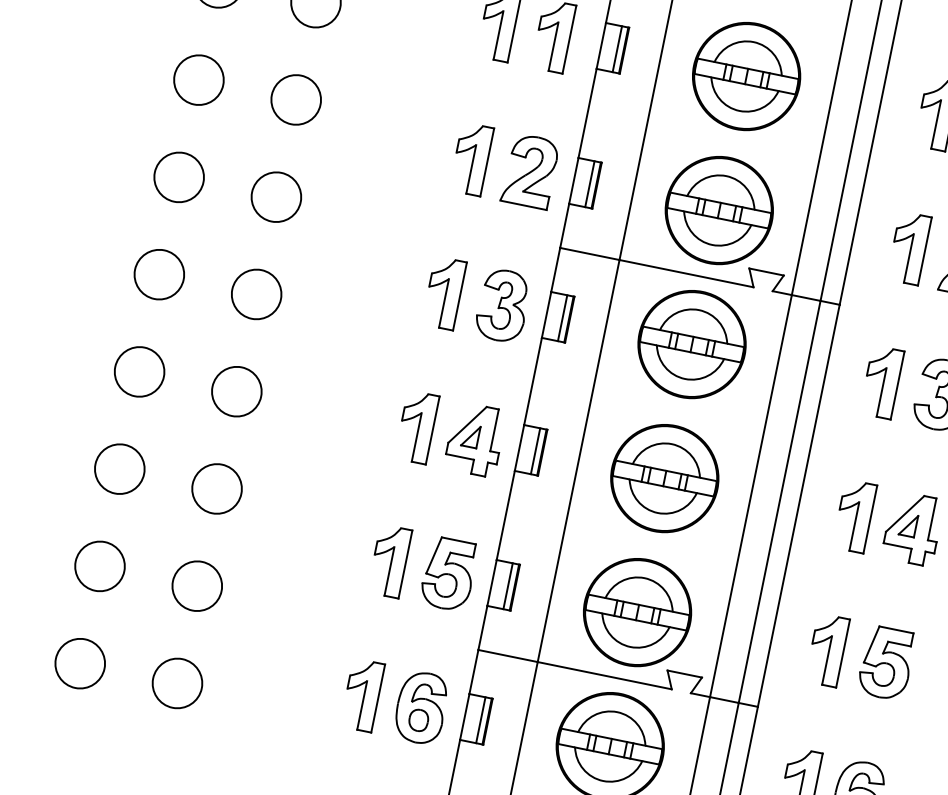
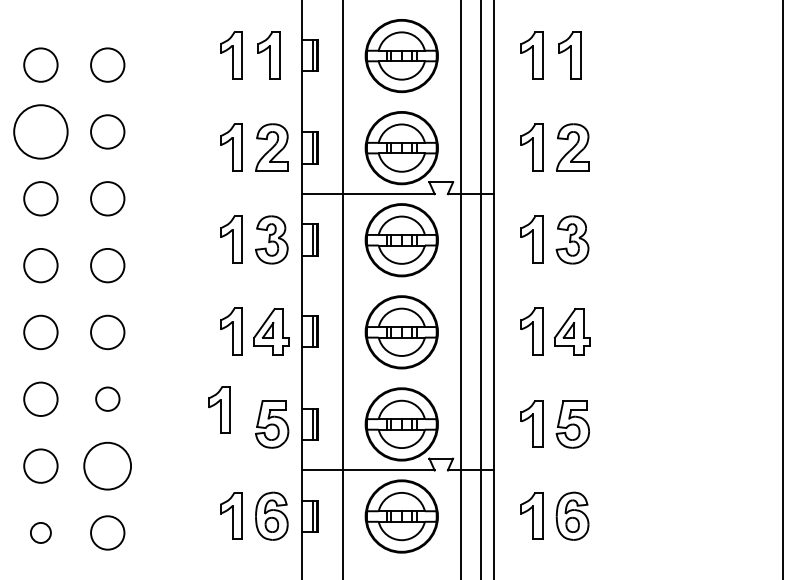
circle: (198, 79) -> (40, 131), size x1.6
circle: (216, 487) -> (107, 398), size x0.7
part: (389, 560) -> (219, 409), moved
circle: (197, 585) -> (107, 465), size x1.4
circle: (79, 662) -> (40, 532), size x0.6

